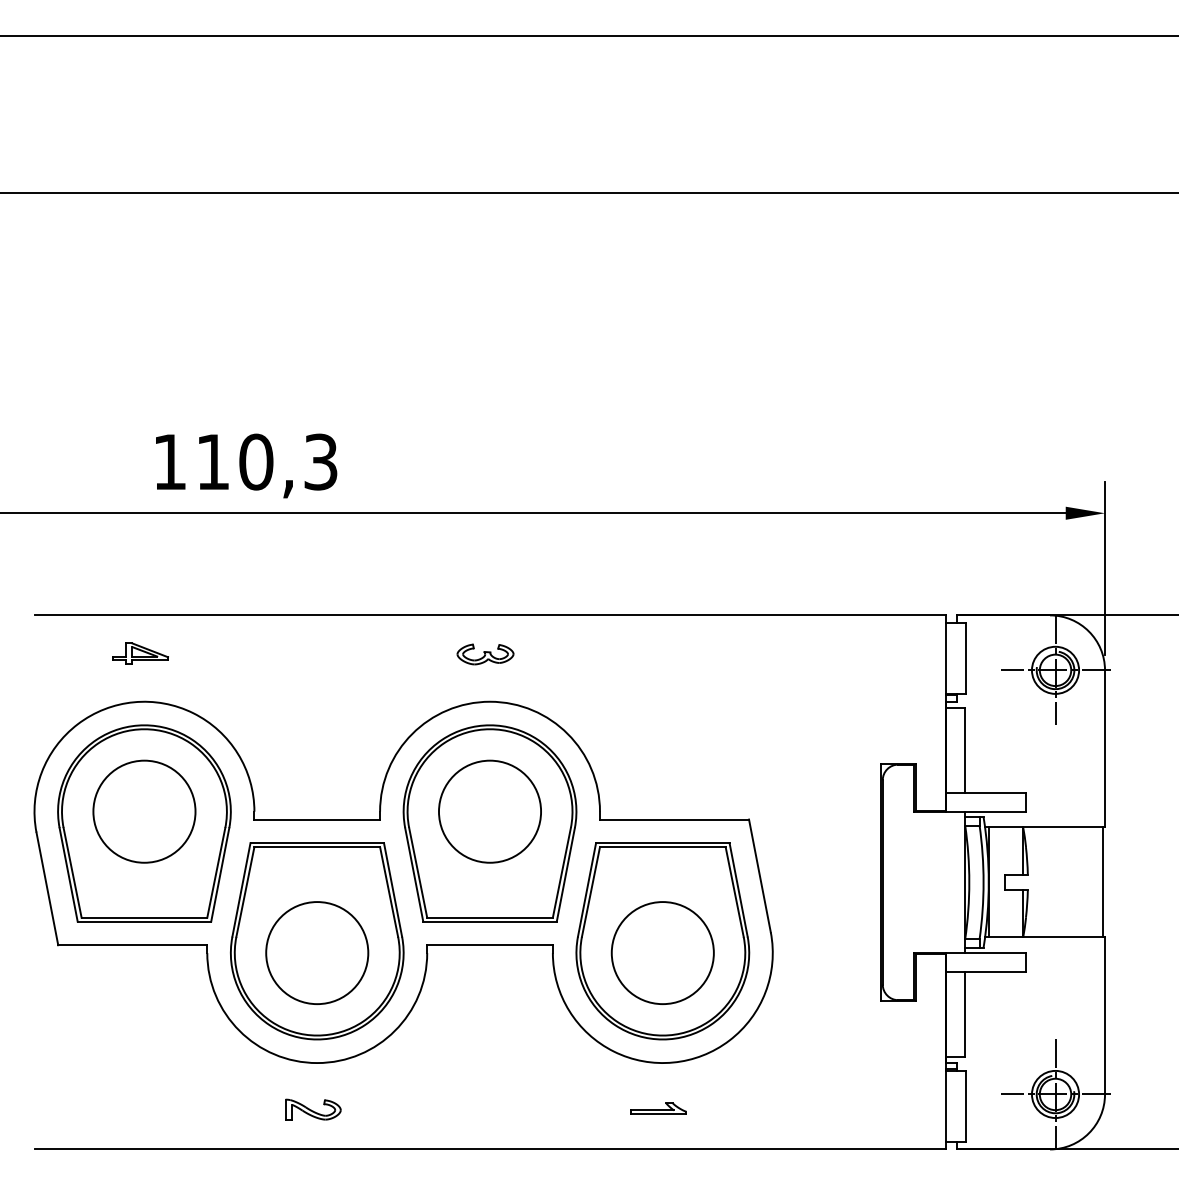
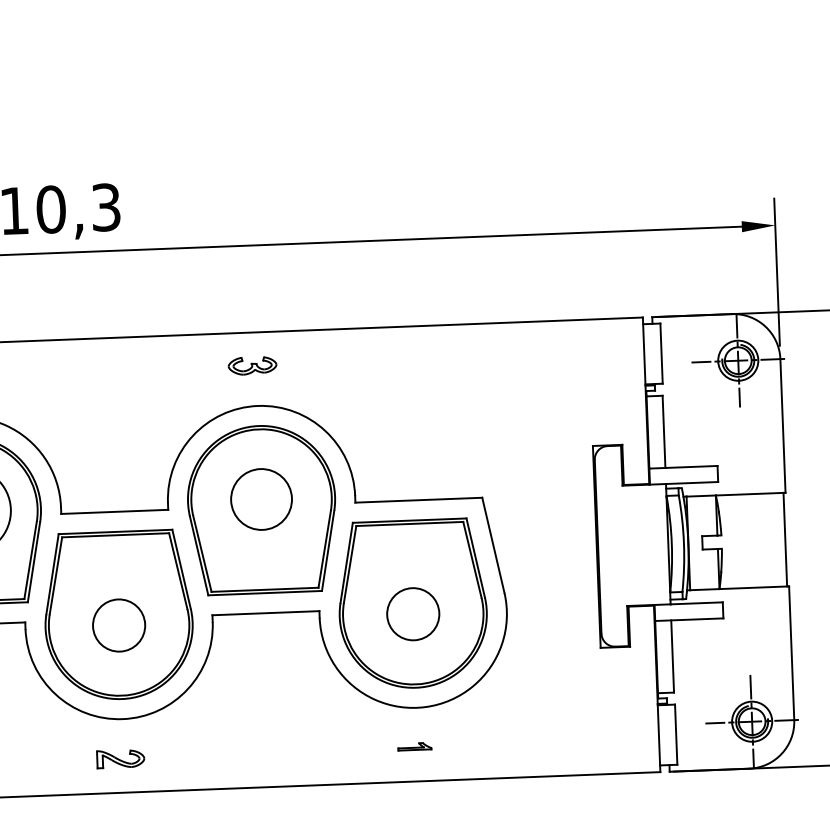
circle: (489, 811) -> (261, 499), size x0.7
circle: (317, 953) -> (119, 625), size x0.6
circle: (662, 953) -> (412, 614), size x0.6
part: (658, 1108) -> (414, 746), size x0.7

